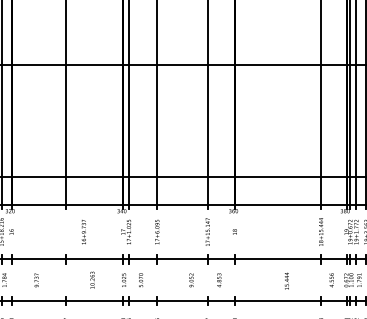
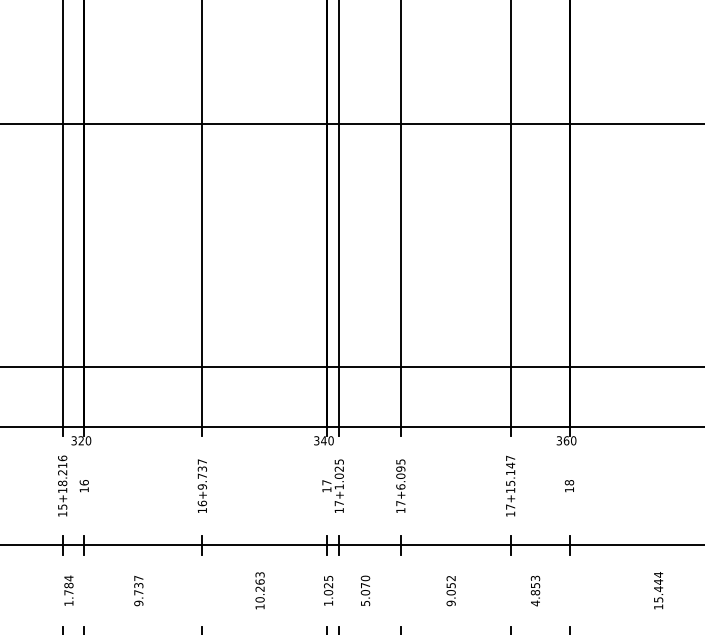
text: (83, 231) -> (201, 484), moved
text: (191, 280) -> (451, 591), moved
text: (286, 280) -> (657, 589), moved

